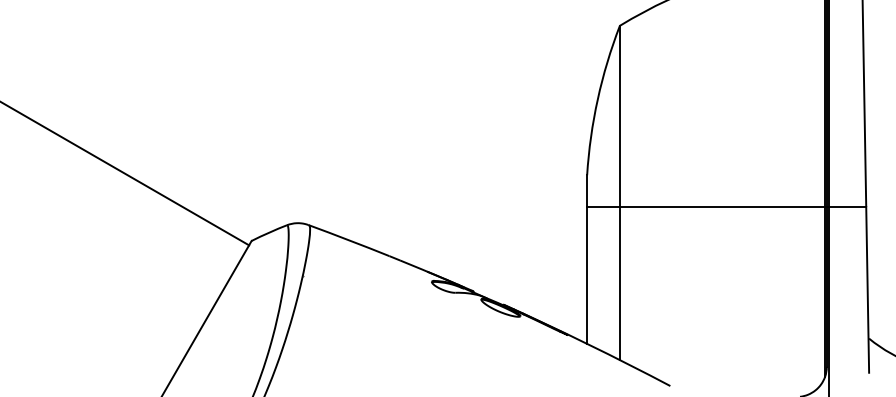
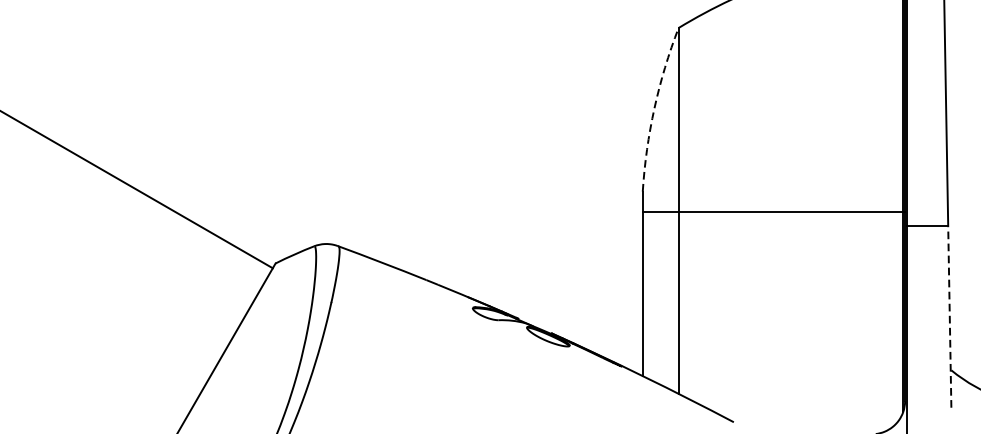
arc: (597, 99) -> (654, 108), solid -> dashed
line: (706, 207) -> (773, 212), moved
line: (867, 289) -> (949, 316), solid -> dashed

